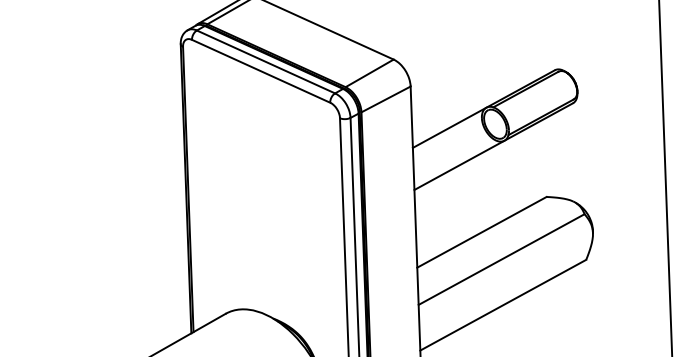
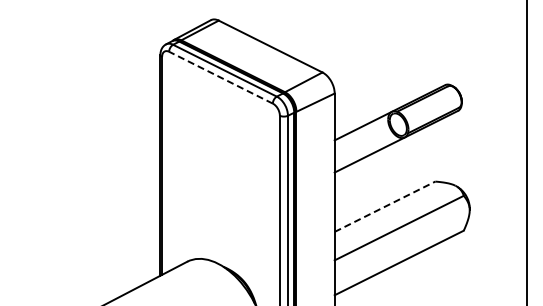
line: (261, 70) -> (221, 77), solid -> dashed
line: (482, 231) -> (385, 206), solid -> dashed

